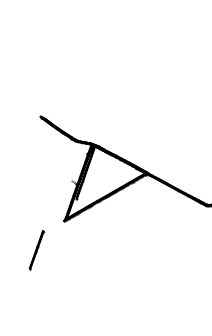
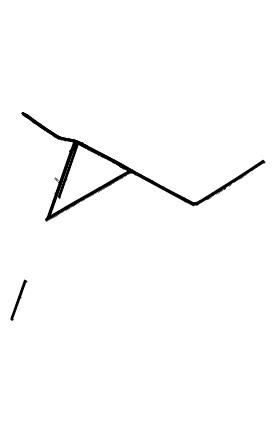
line: (36, 249) -> (18, 299), moved

